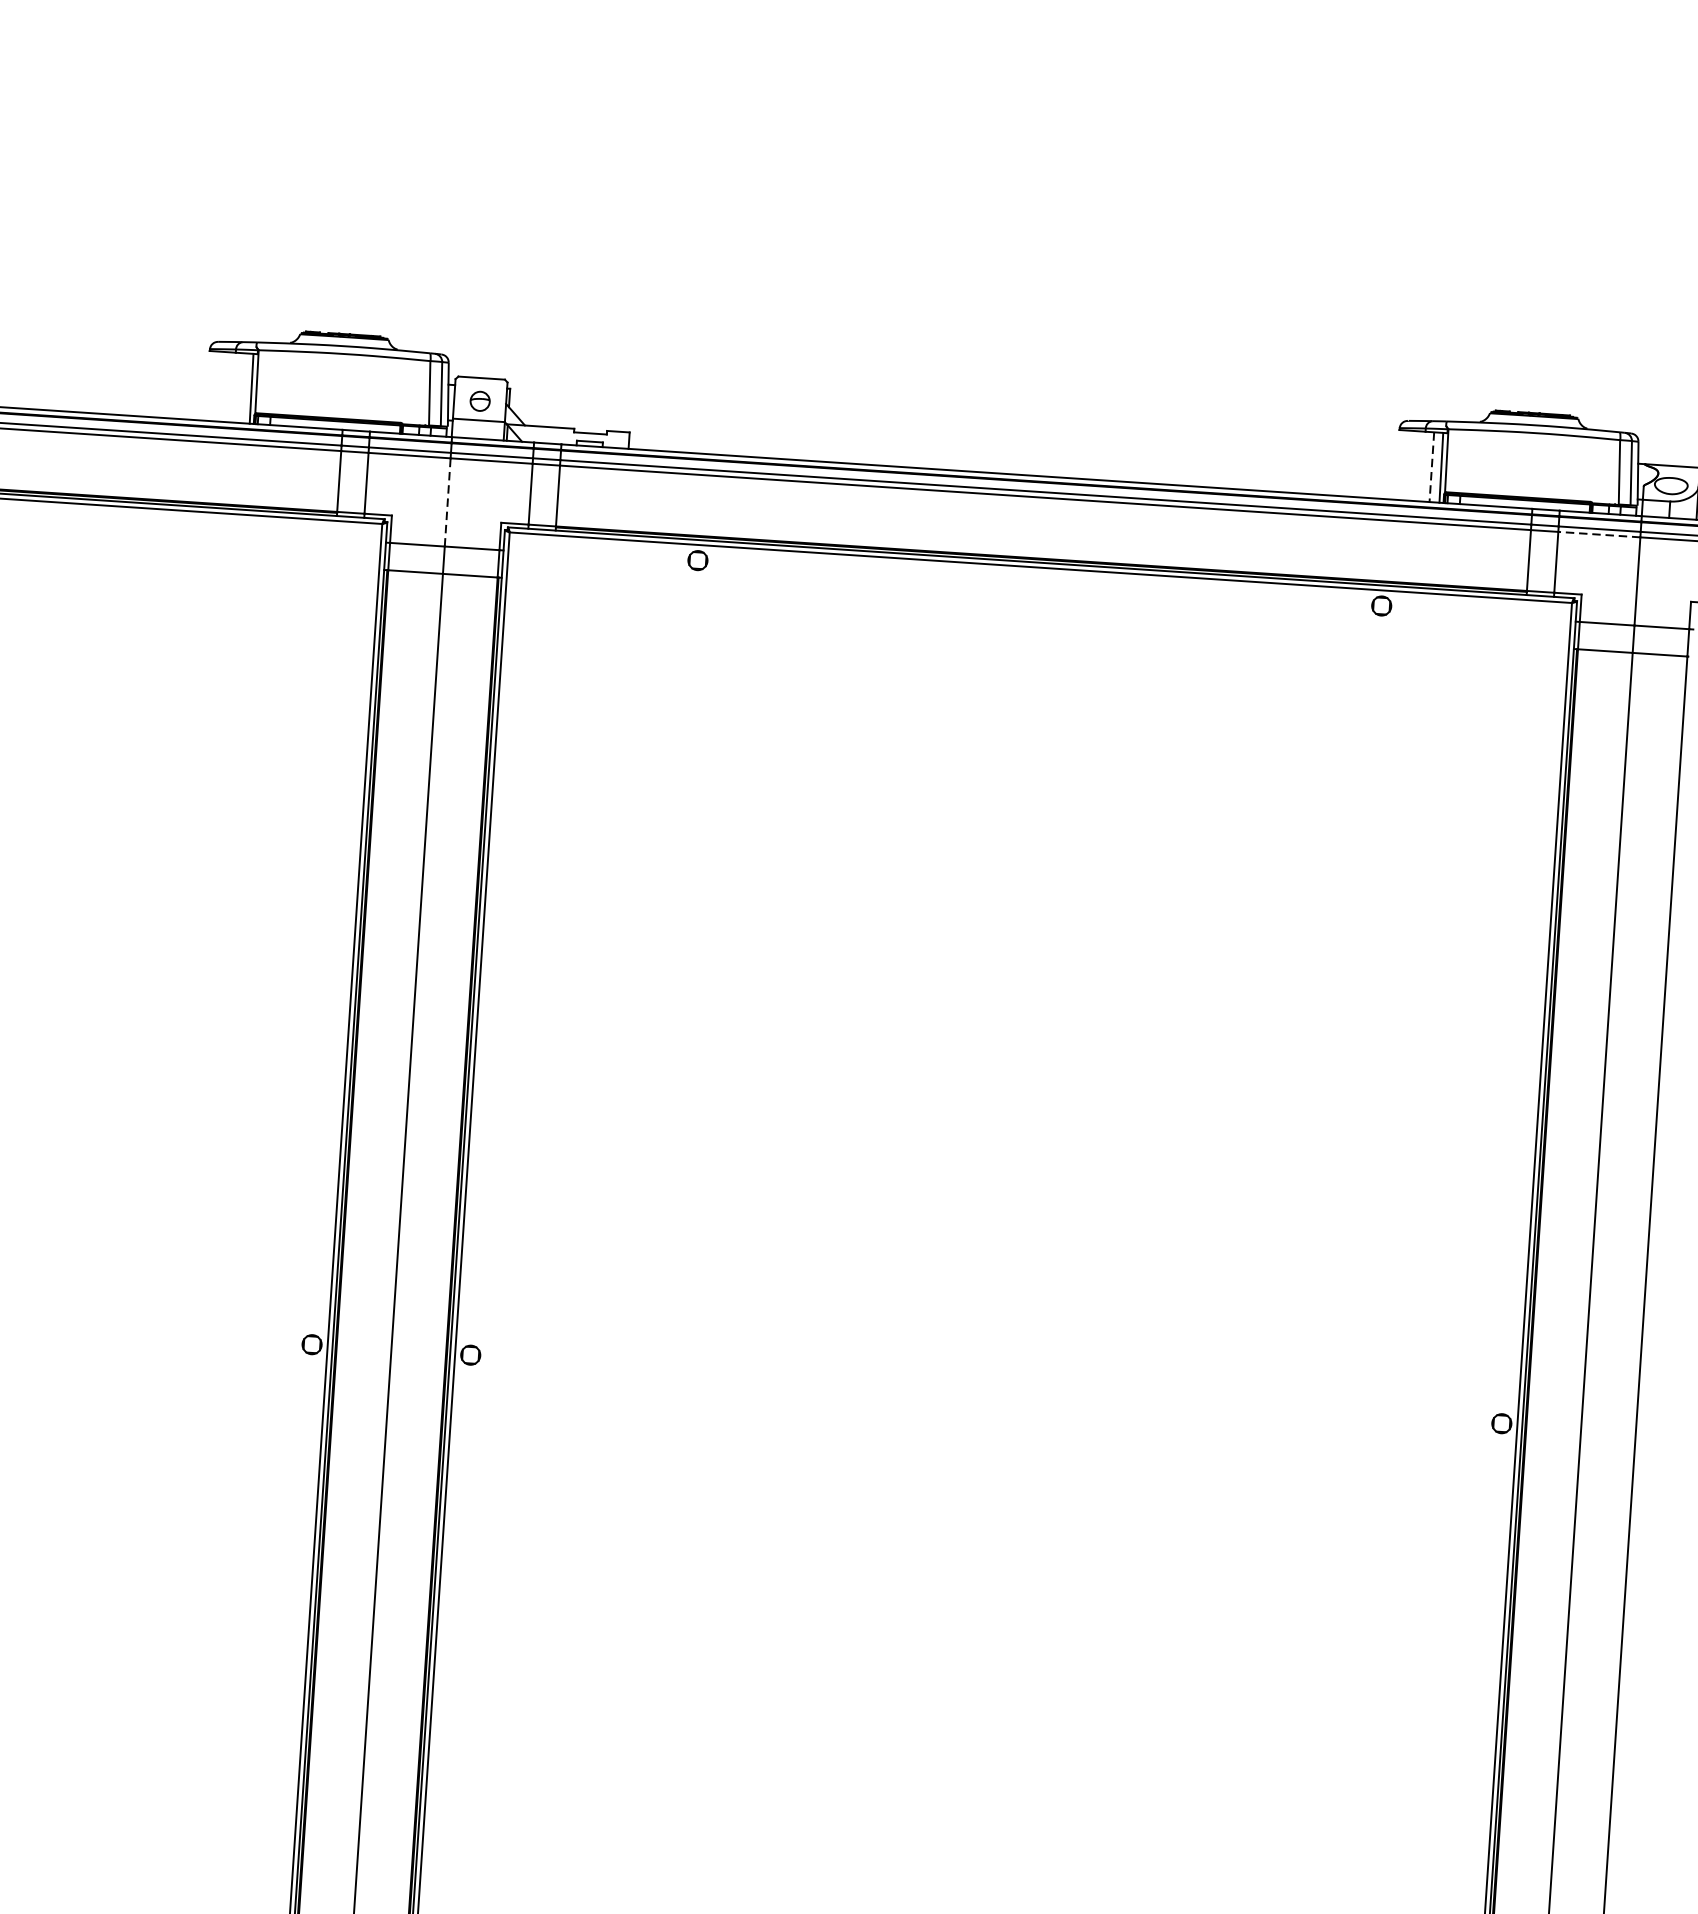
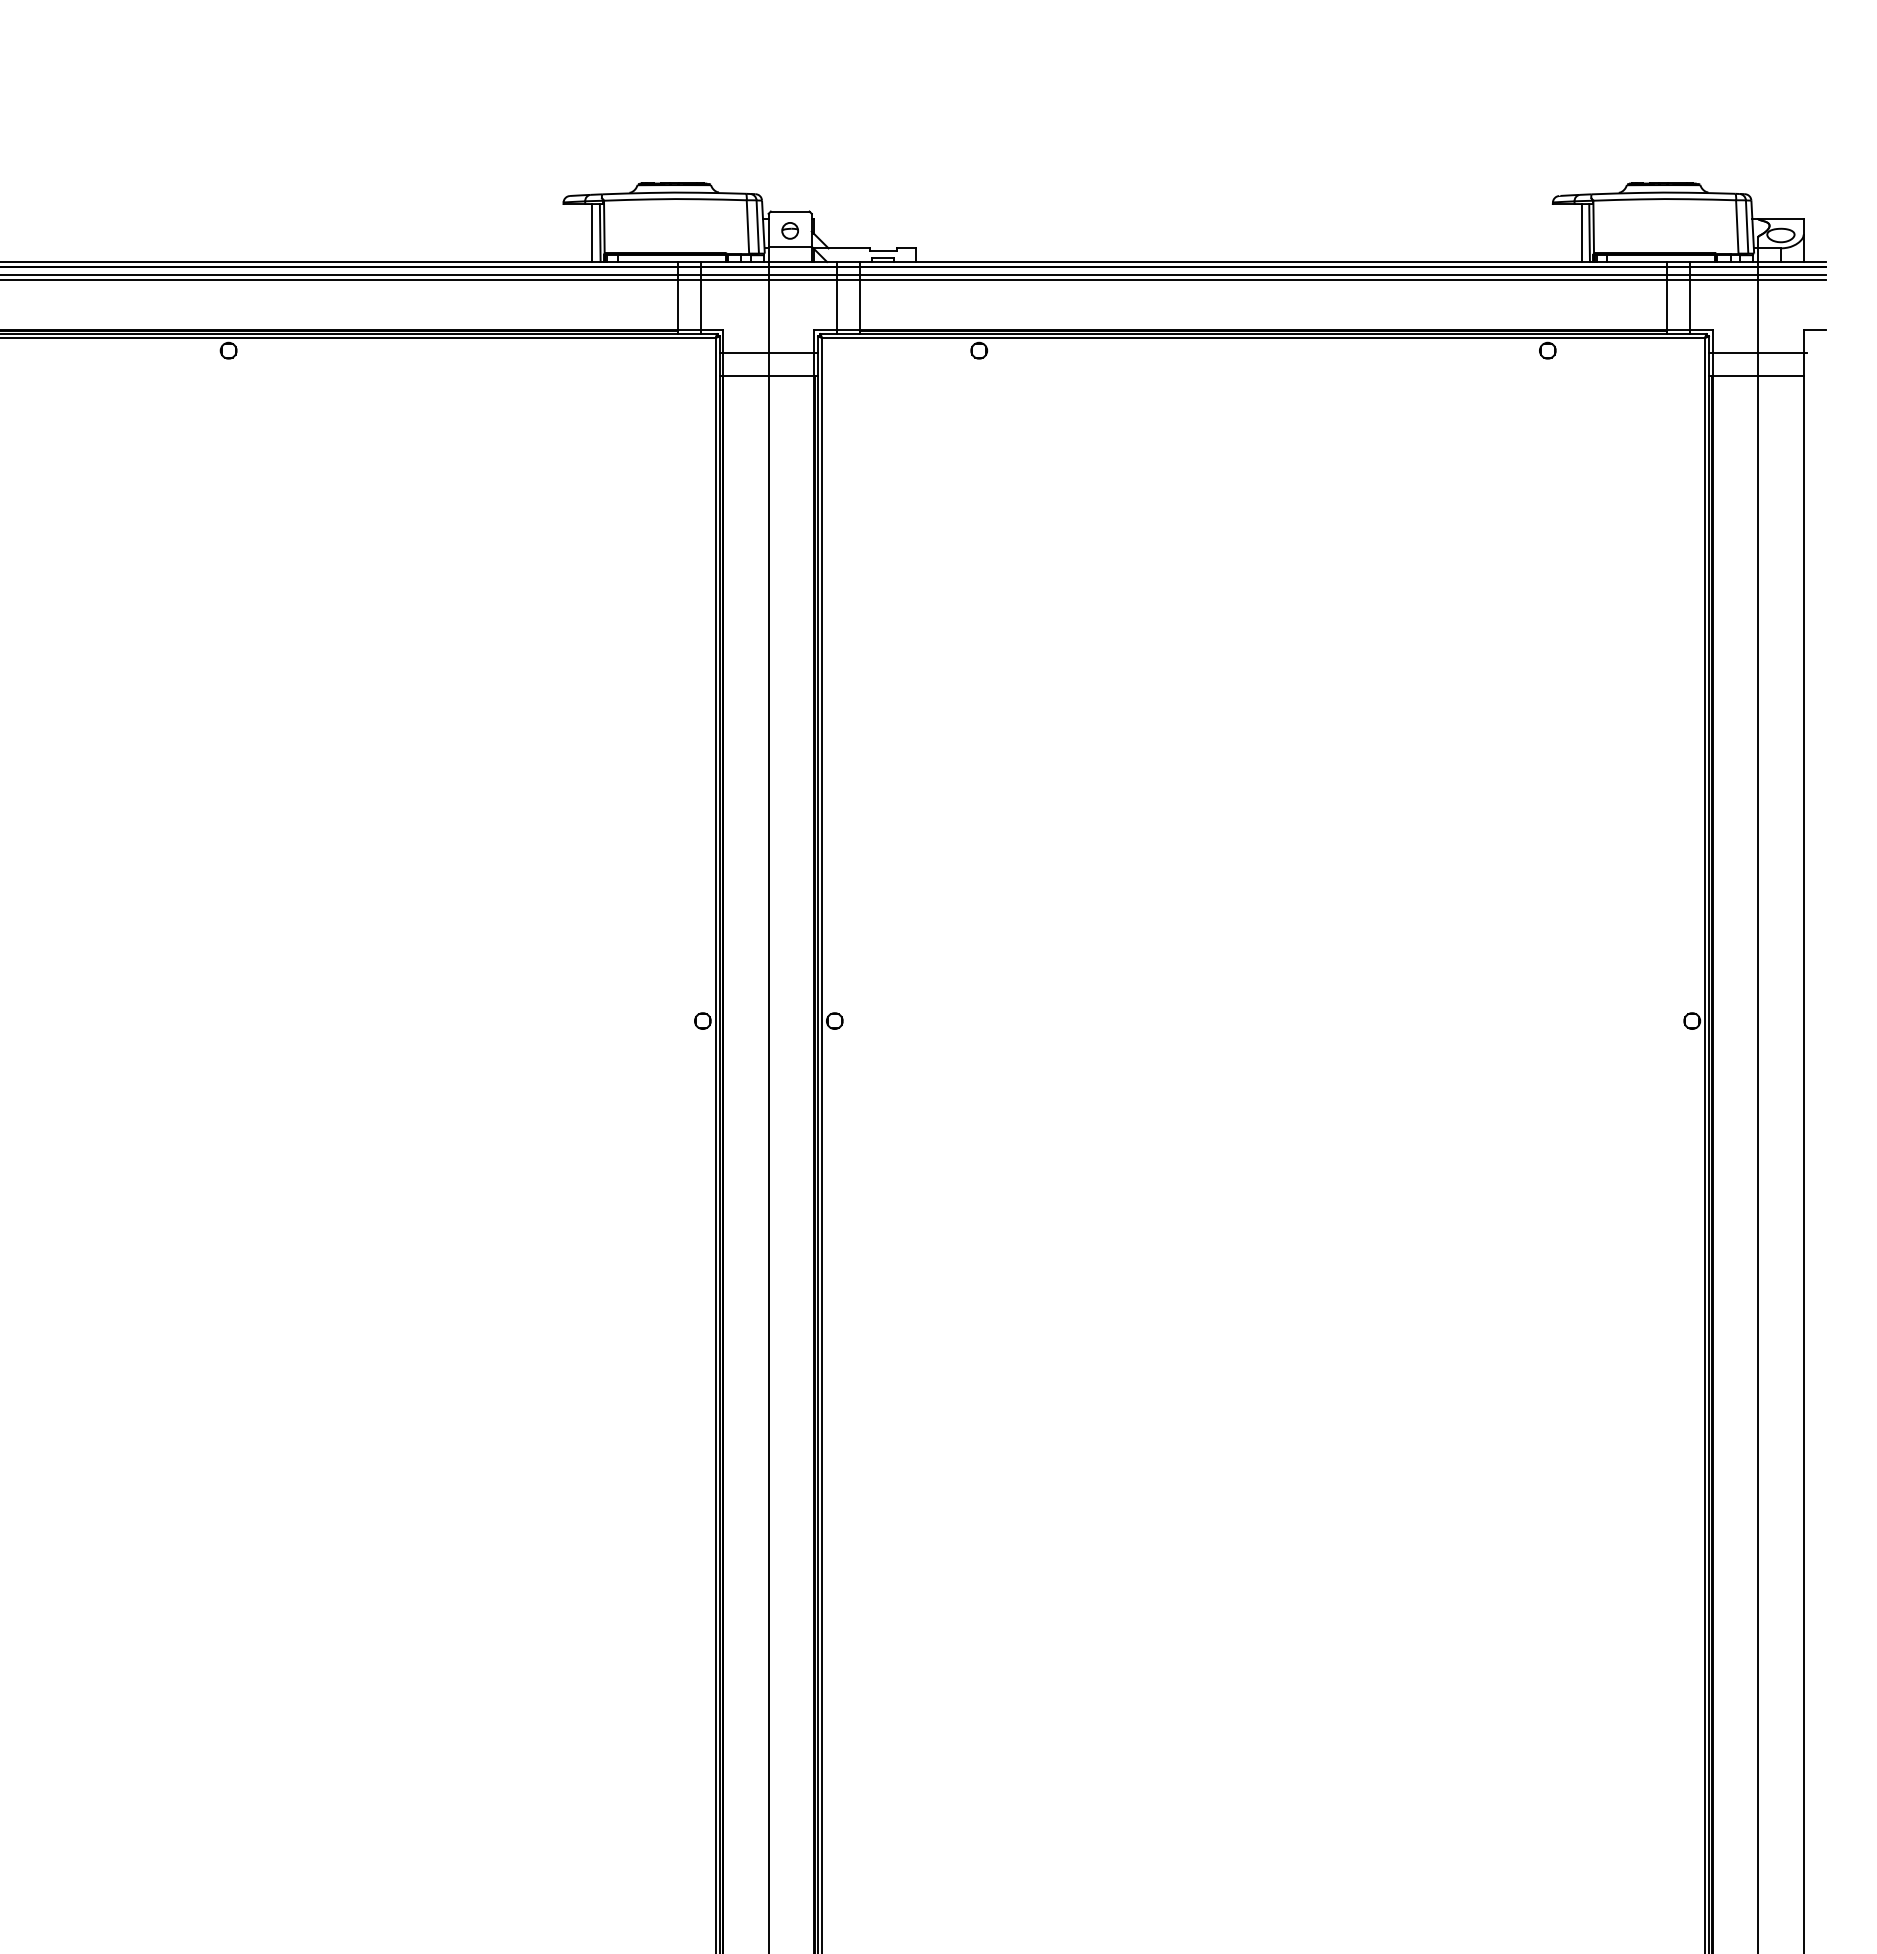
line: (242, 388) -> (592, 233), added
line: (1431, 467) -> (1581, 233), dashed -> solid
line: (447, 502) -> (768, 316), dashed -> solid
line: (1598, 534) -> (1723, 279), dashed -> solid

